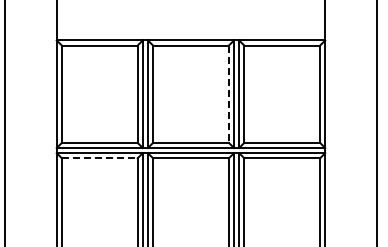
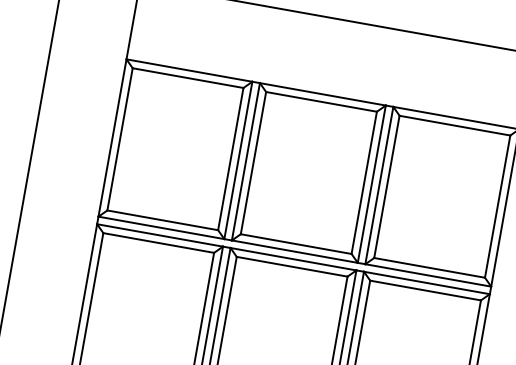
line: (228, 94) -> (363, 183), dashed -> solid
line: (99, 158) -> (158, 243), dashed -> solid

